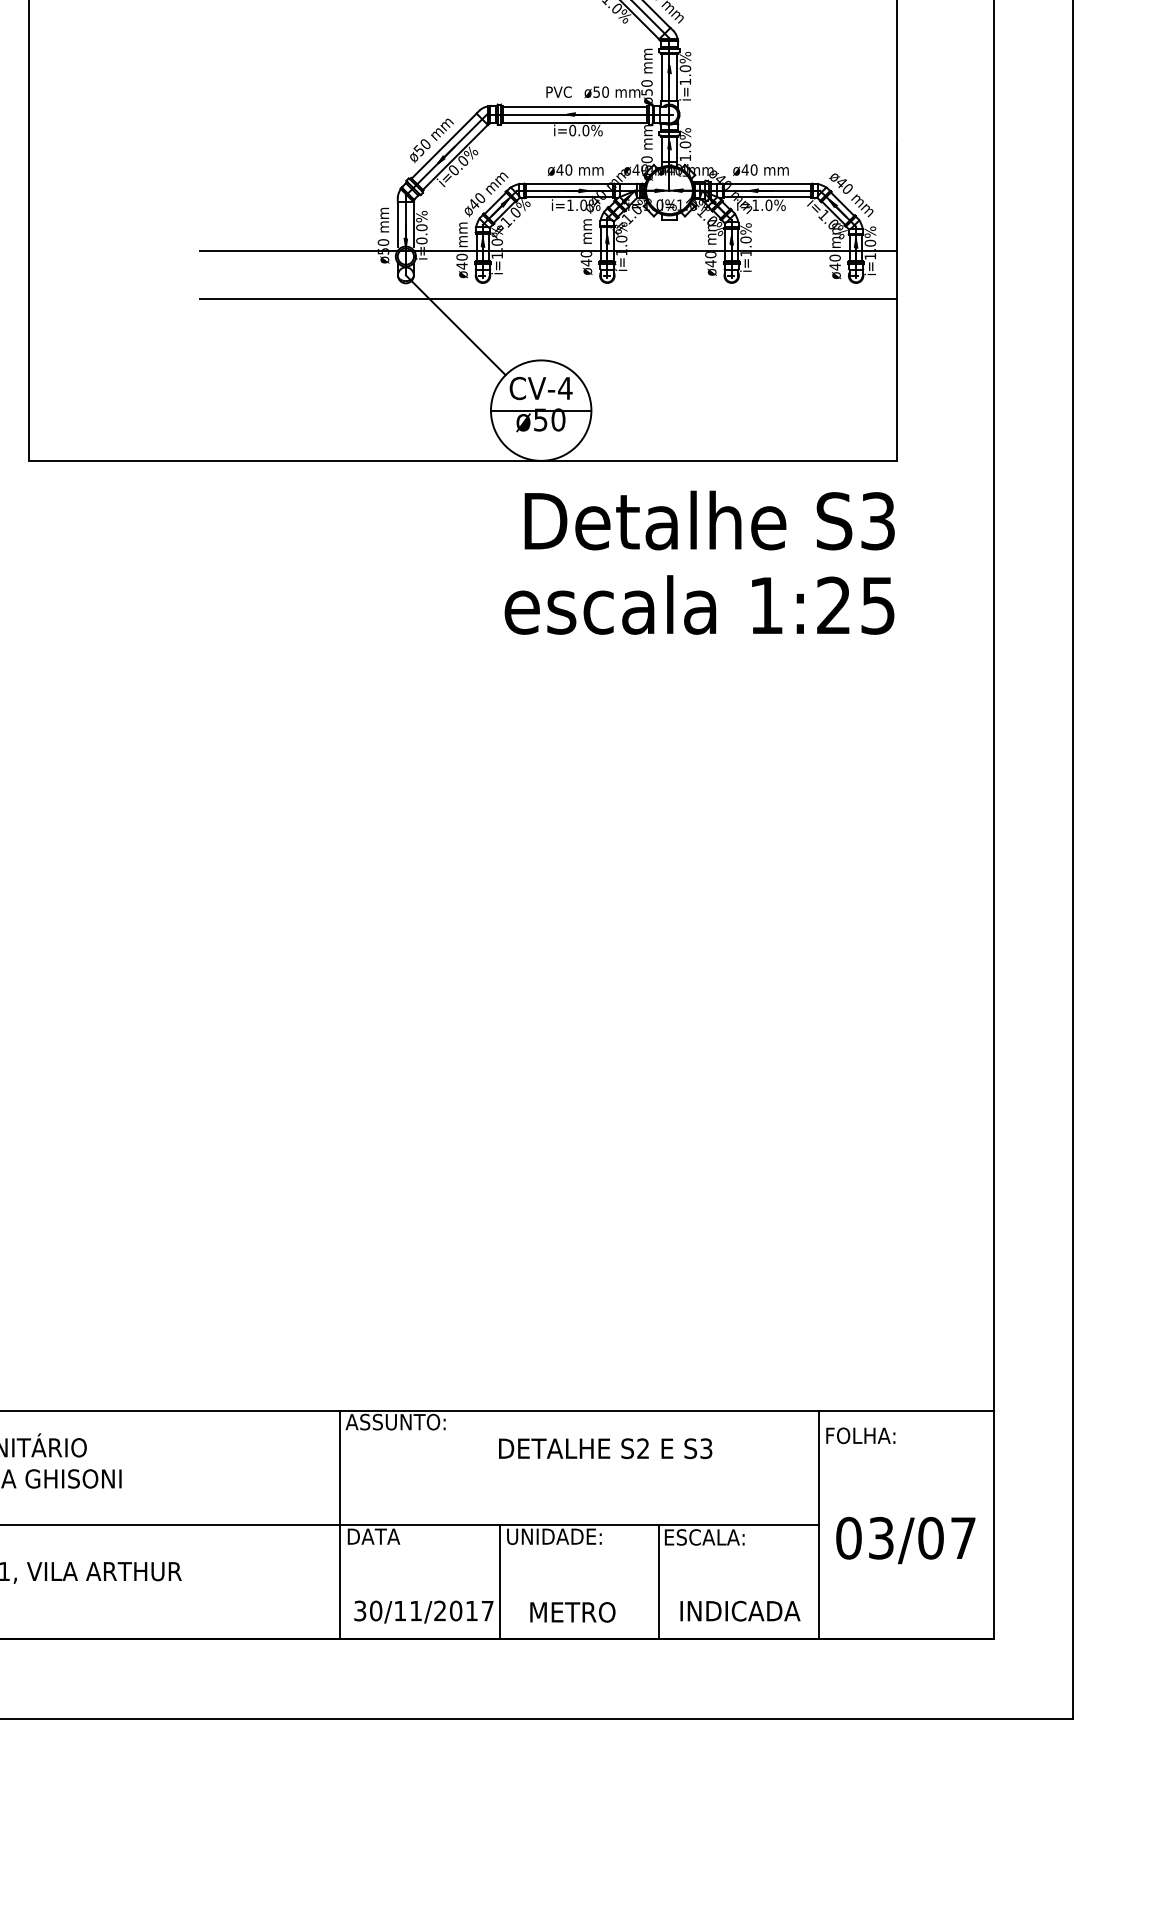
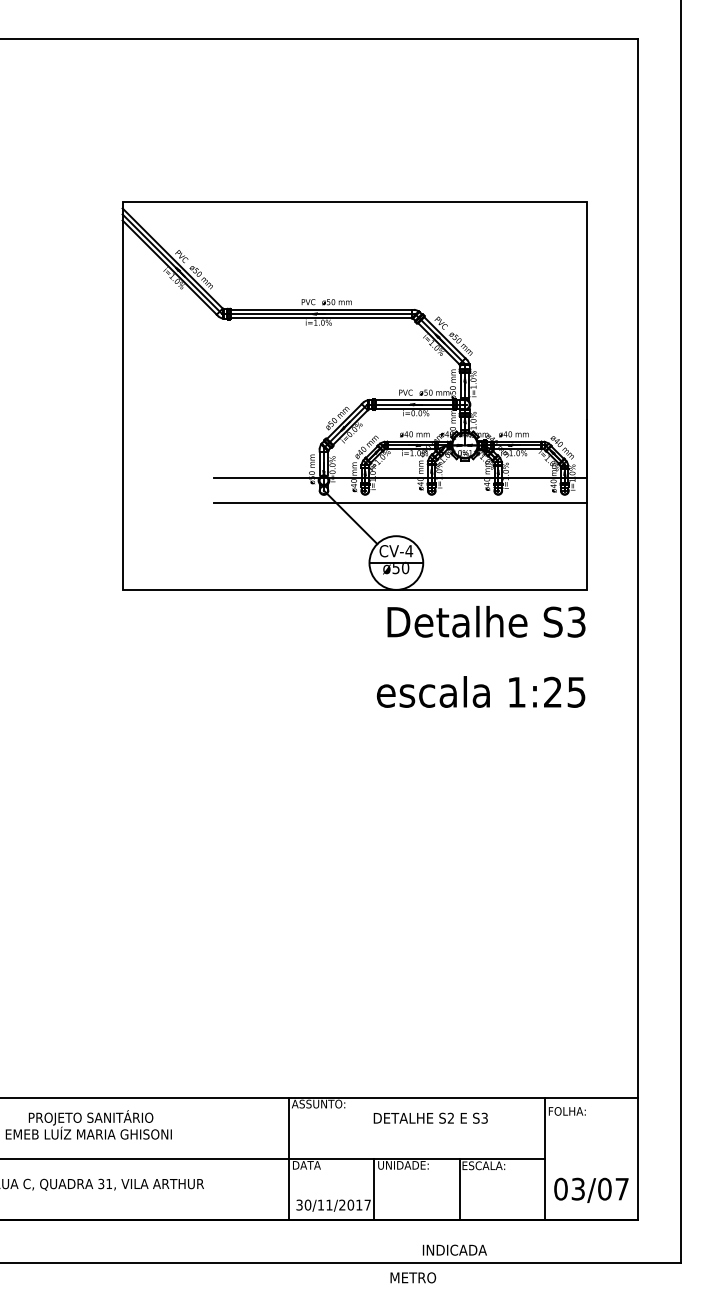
text: (698, 604) -> (480, 691), moved
text: (905, 1538) -> (591, 1189), moved
text: (739, 1609) -> (454, 1249), moved
text: (573, 1611) -> (413, 1277), moved

